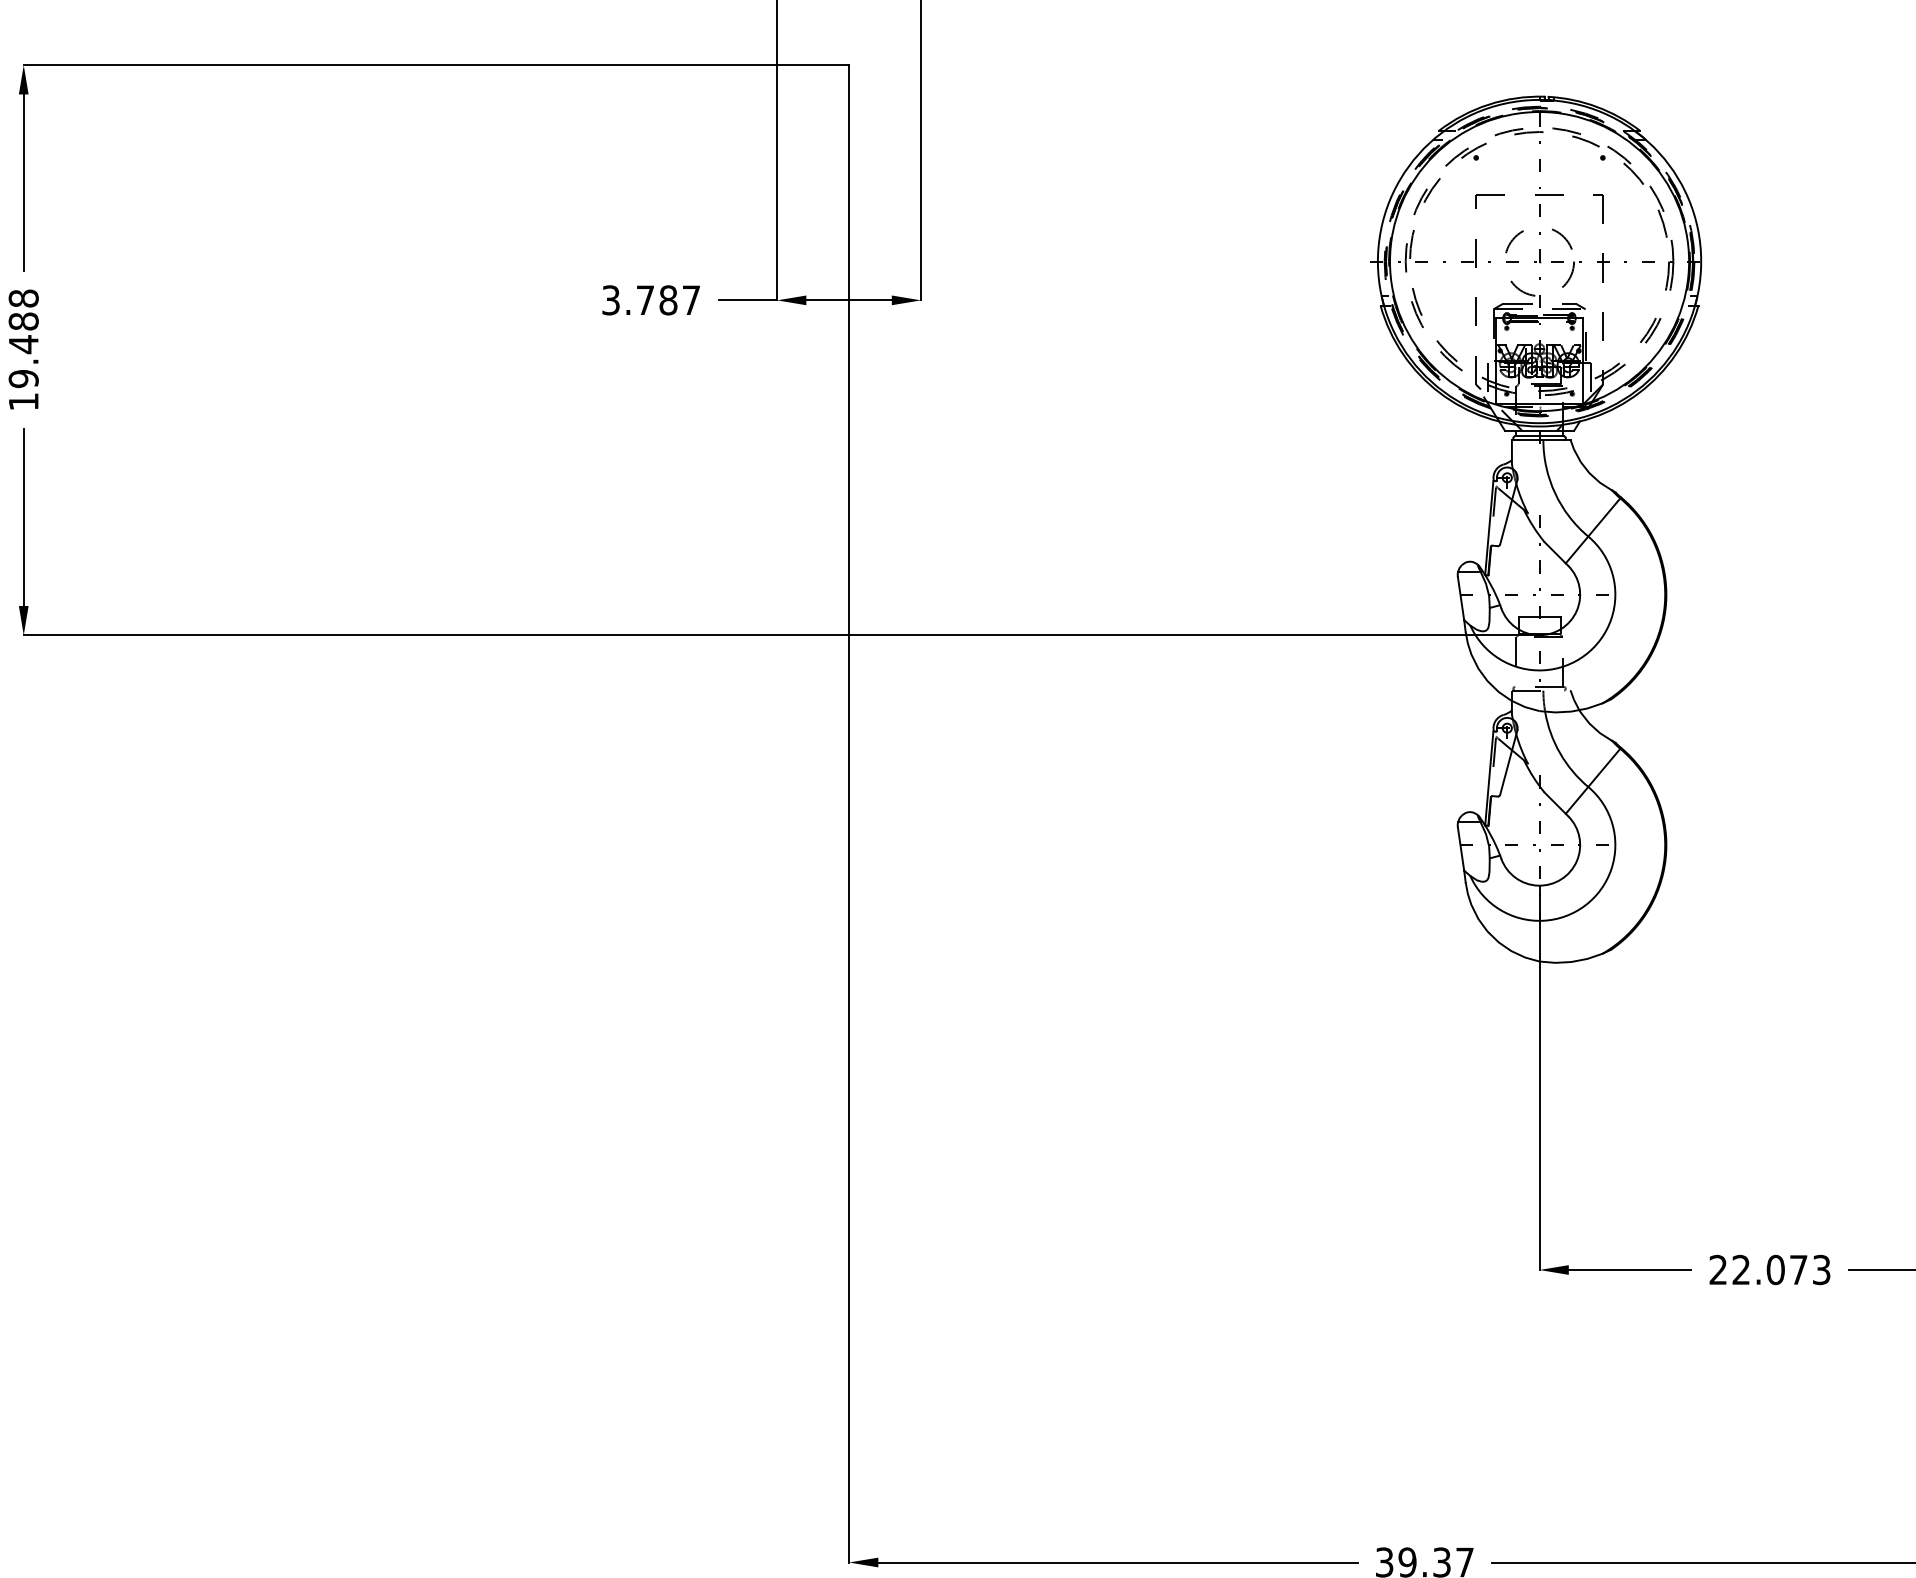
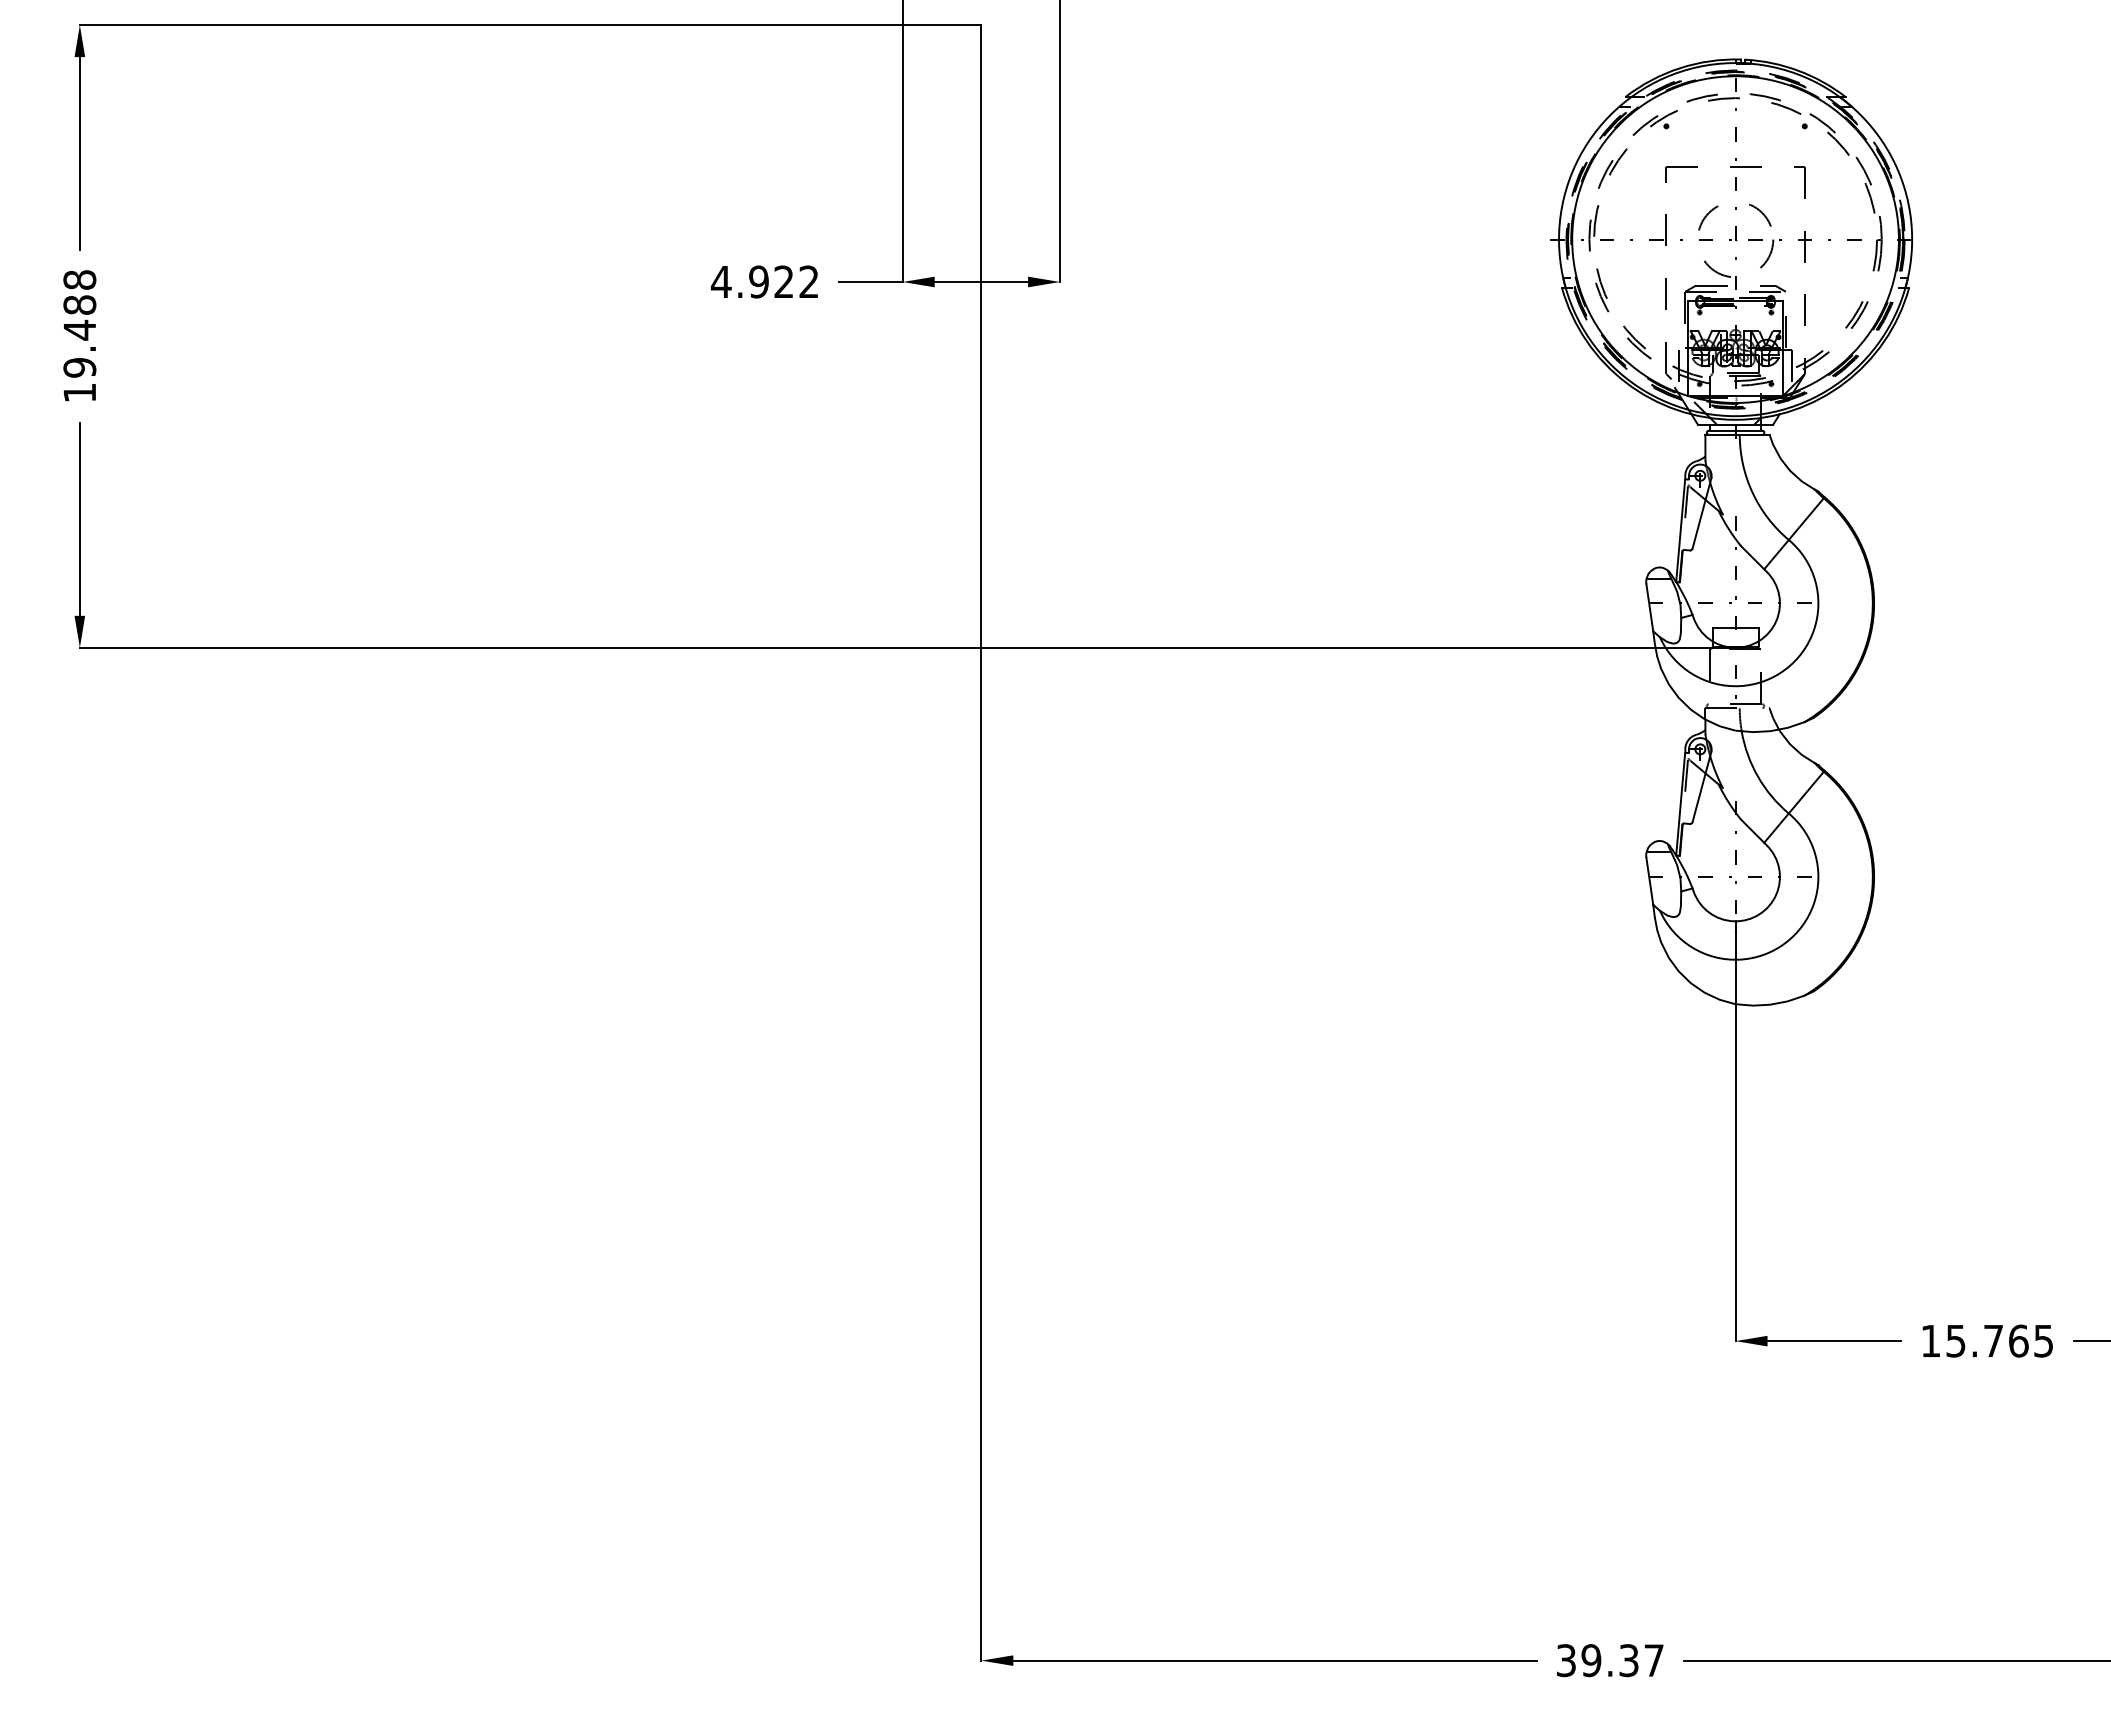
text: (650, 299) -> (764, 281), 3.787 -> 4.922
text: (1770, 1269) -> (1987, 1340), 22.073 -> 15.765

